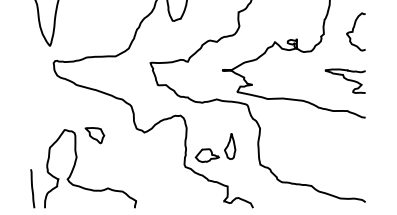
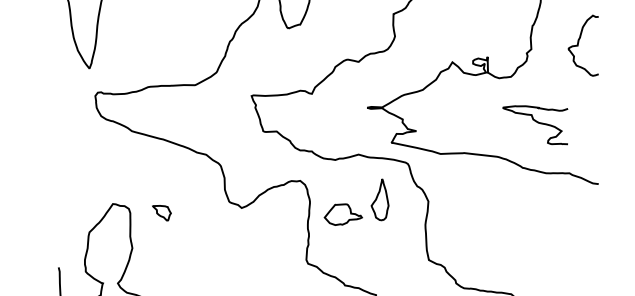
curve: (345, 79) -> (535, 122), moved
part: (94, 135) -> (161, 212), size x0.6
part: (215, 147) -> (356, 201), moved

